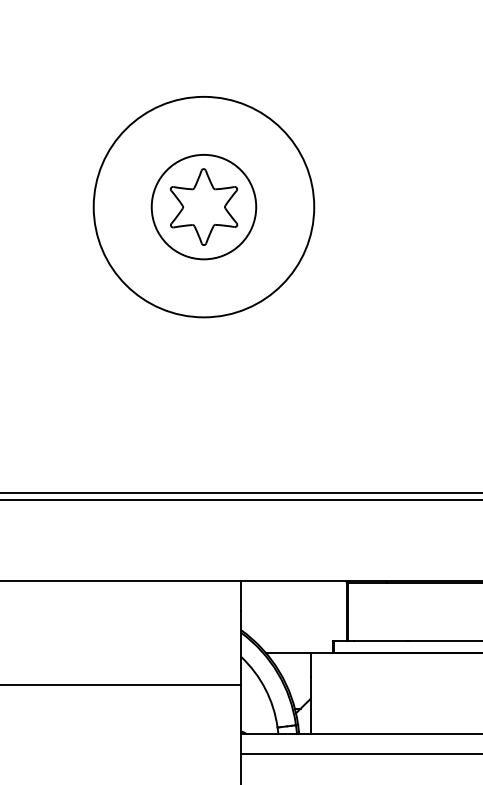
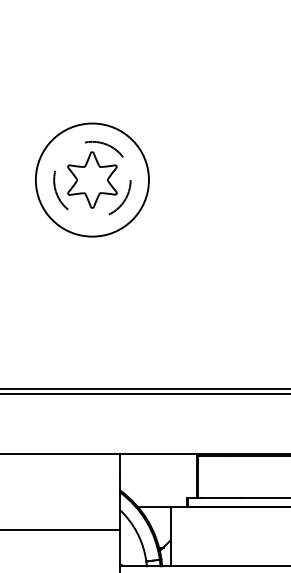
circle: (203, 206) -> (92, 179), size x0.7
circle: (203, 206) -> (92, 179), solid -> dashed

